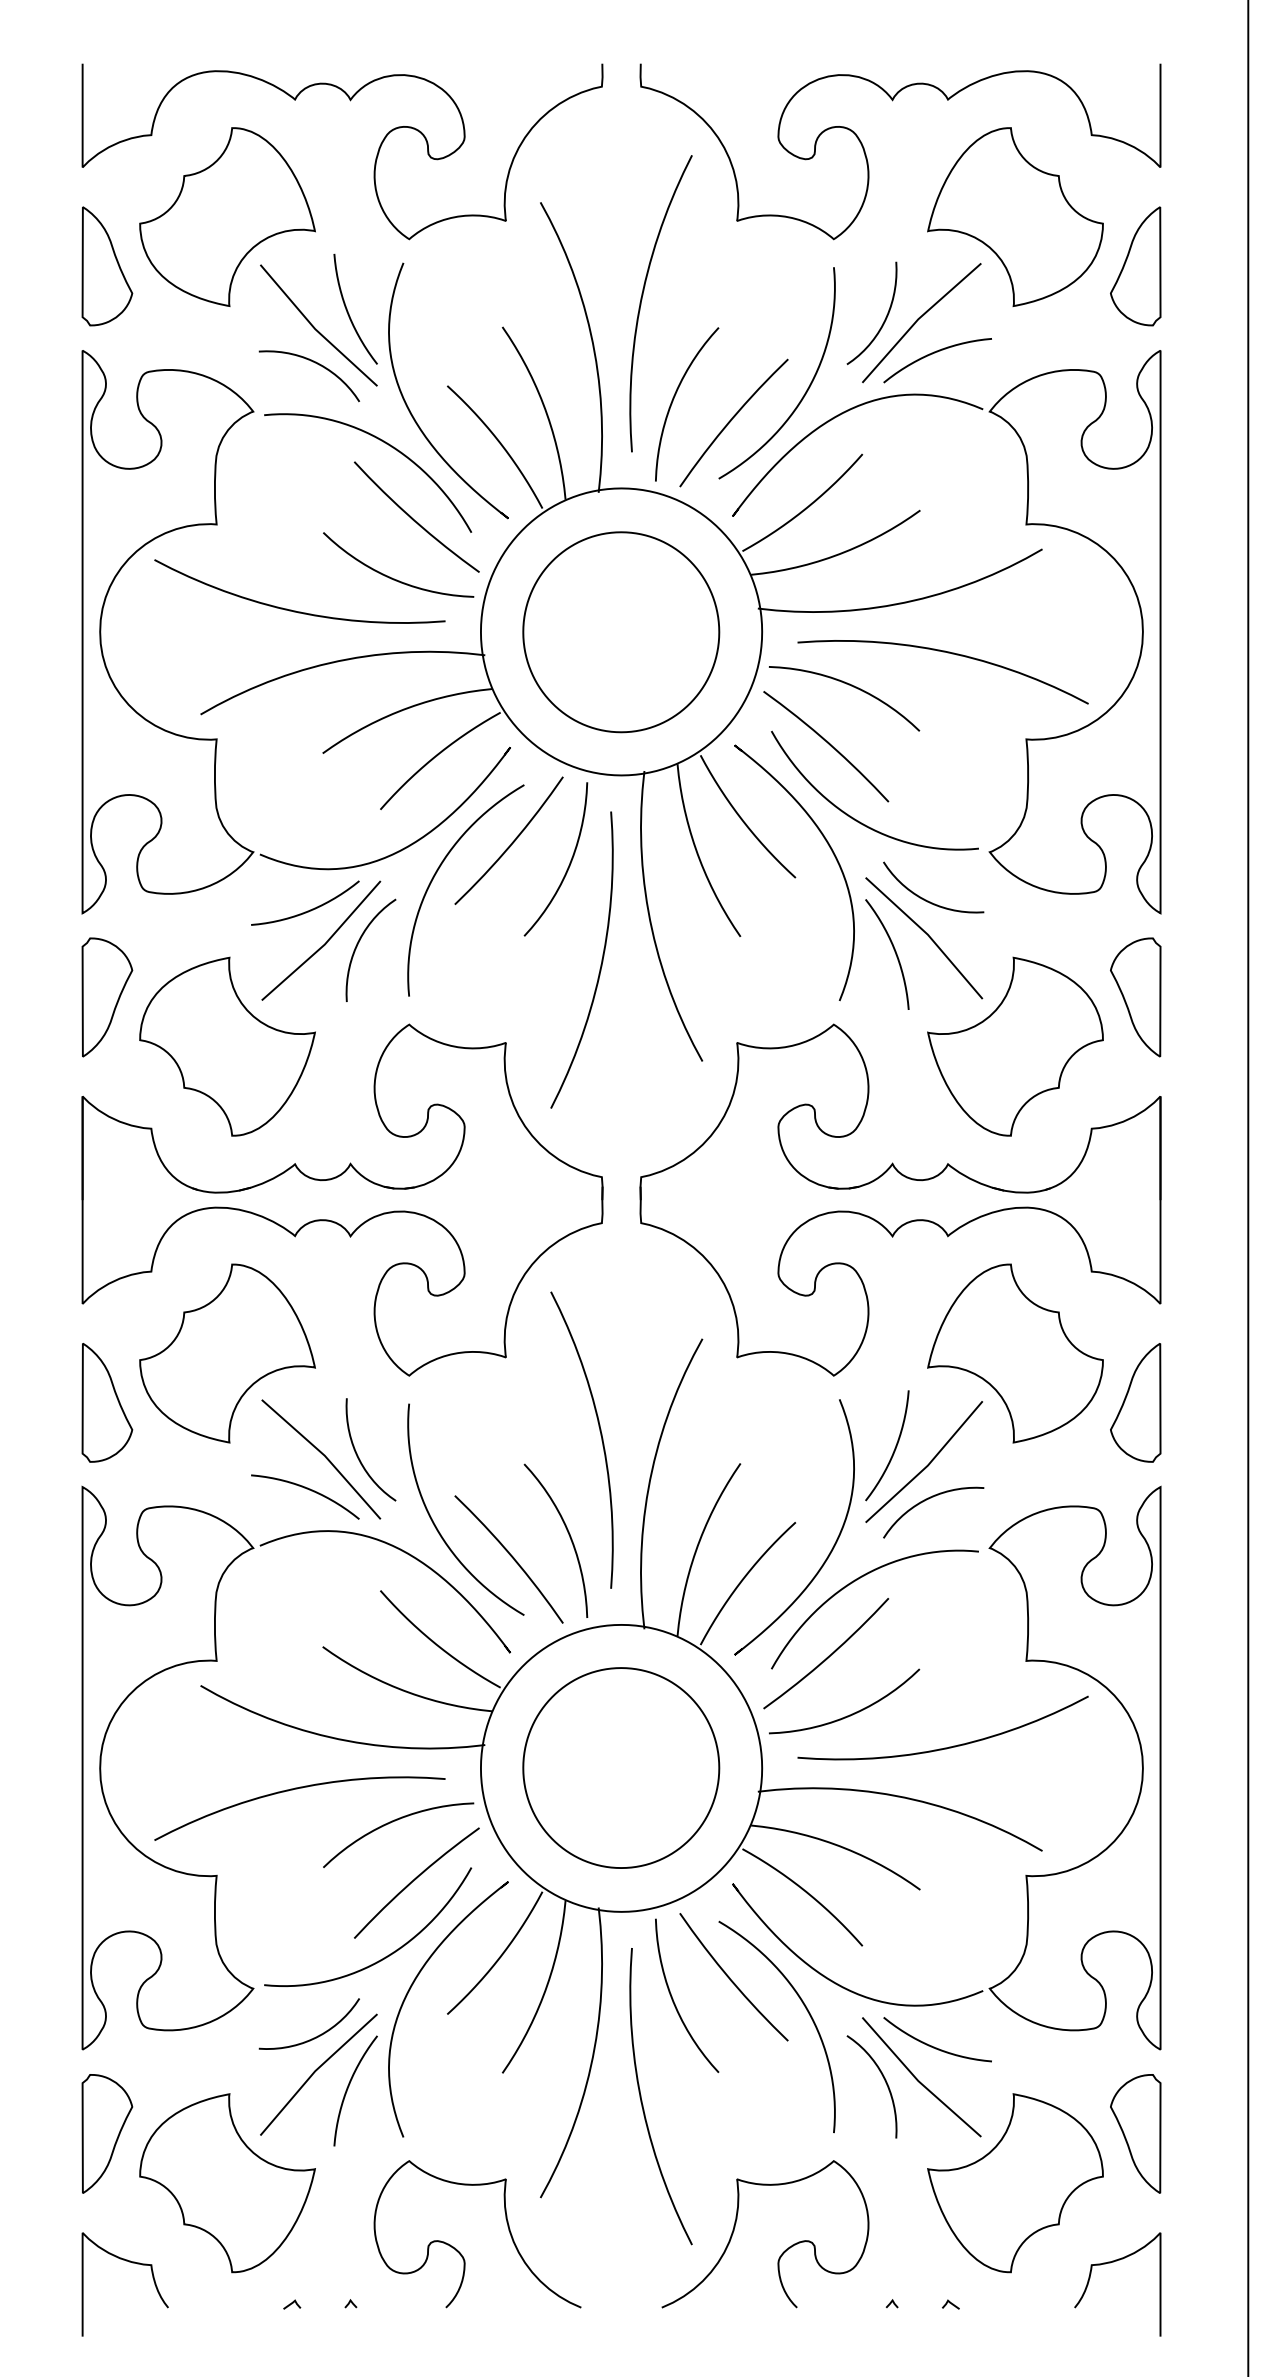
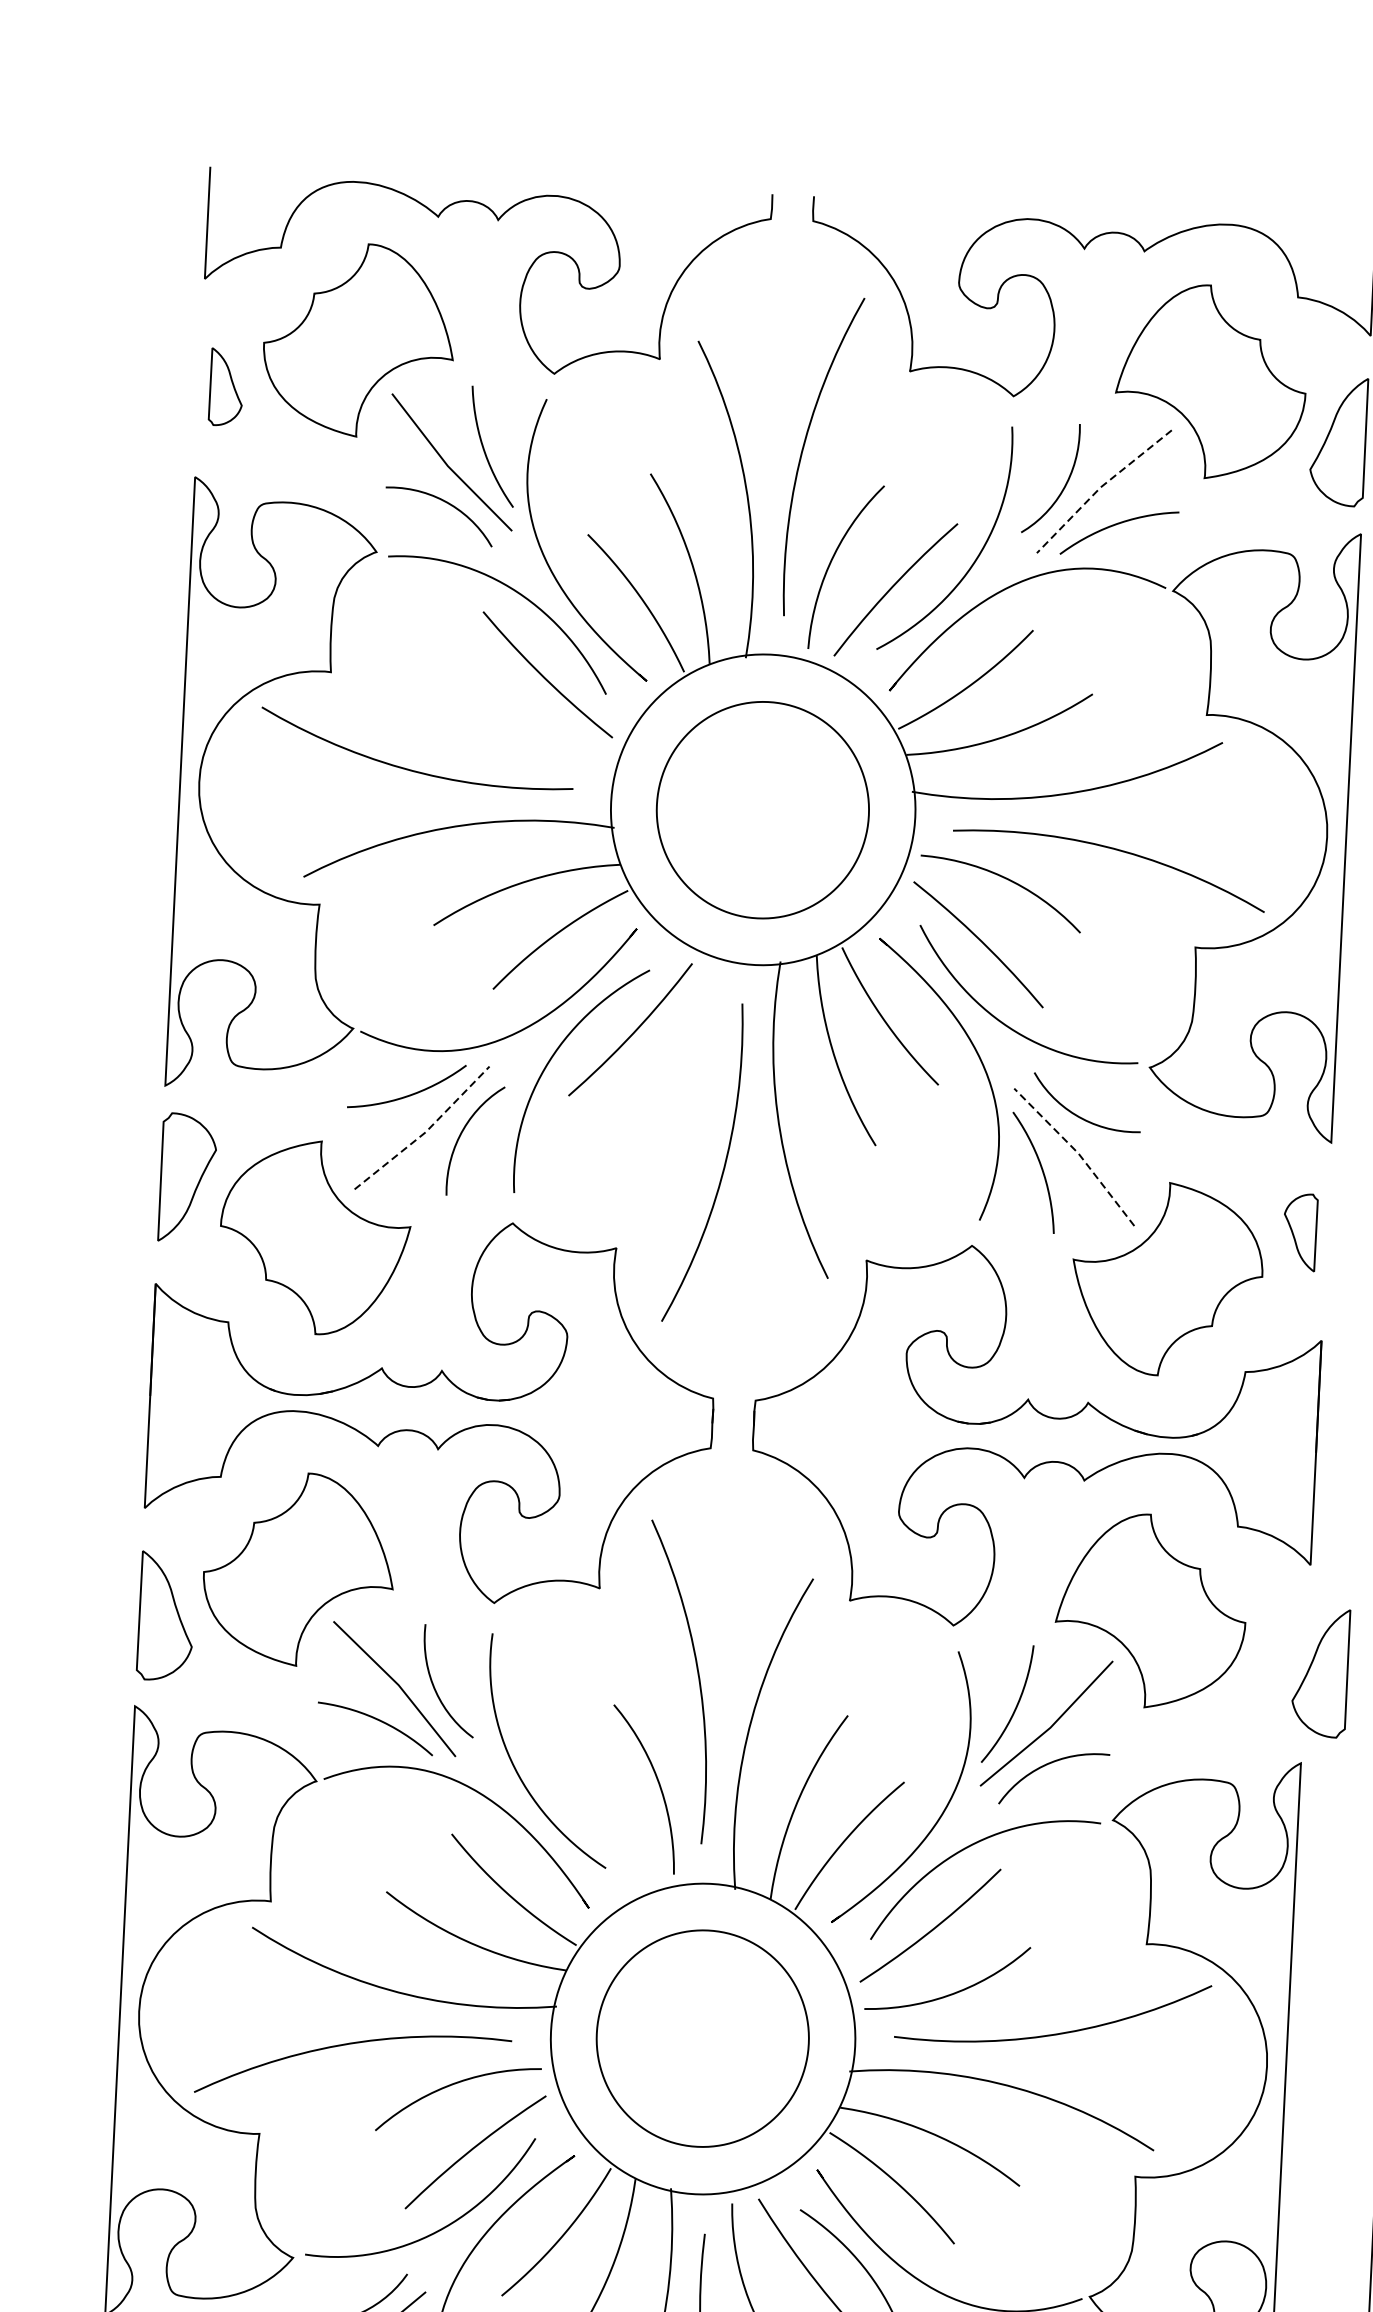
part: (107, 266) -> (226, 387), size x0.6
line: (918, 319) -> (1100, 487), solid -> dashed
curve: (392, 577) -> (518, 738), removed
curve: (569, 862) -> (694, 1056), removed
line: (927, 934) -> (1078, 1153), solid -> dashed
line: (324, 944) -> (425, 1132), solid -> dashed
part: (1135, 997) -> (1299, 1232), size x0.6
part: (1135, 1402) -> (1320, 1672), moved
curve: (510, 1556) -> (594, 1803), removed

